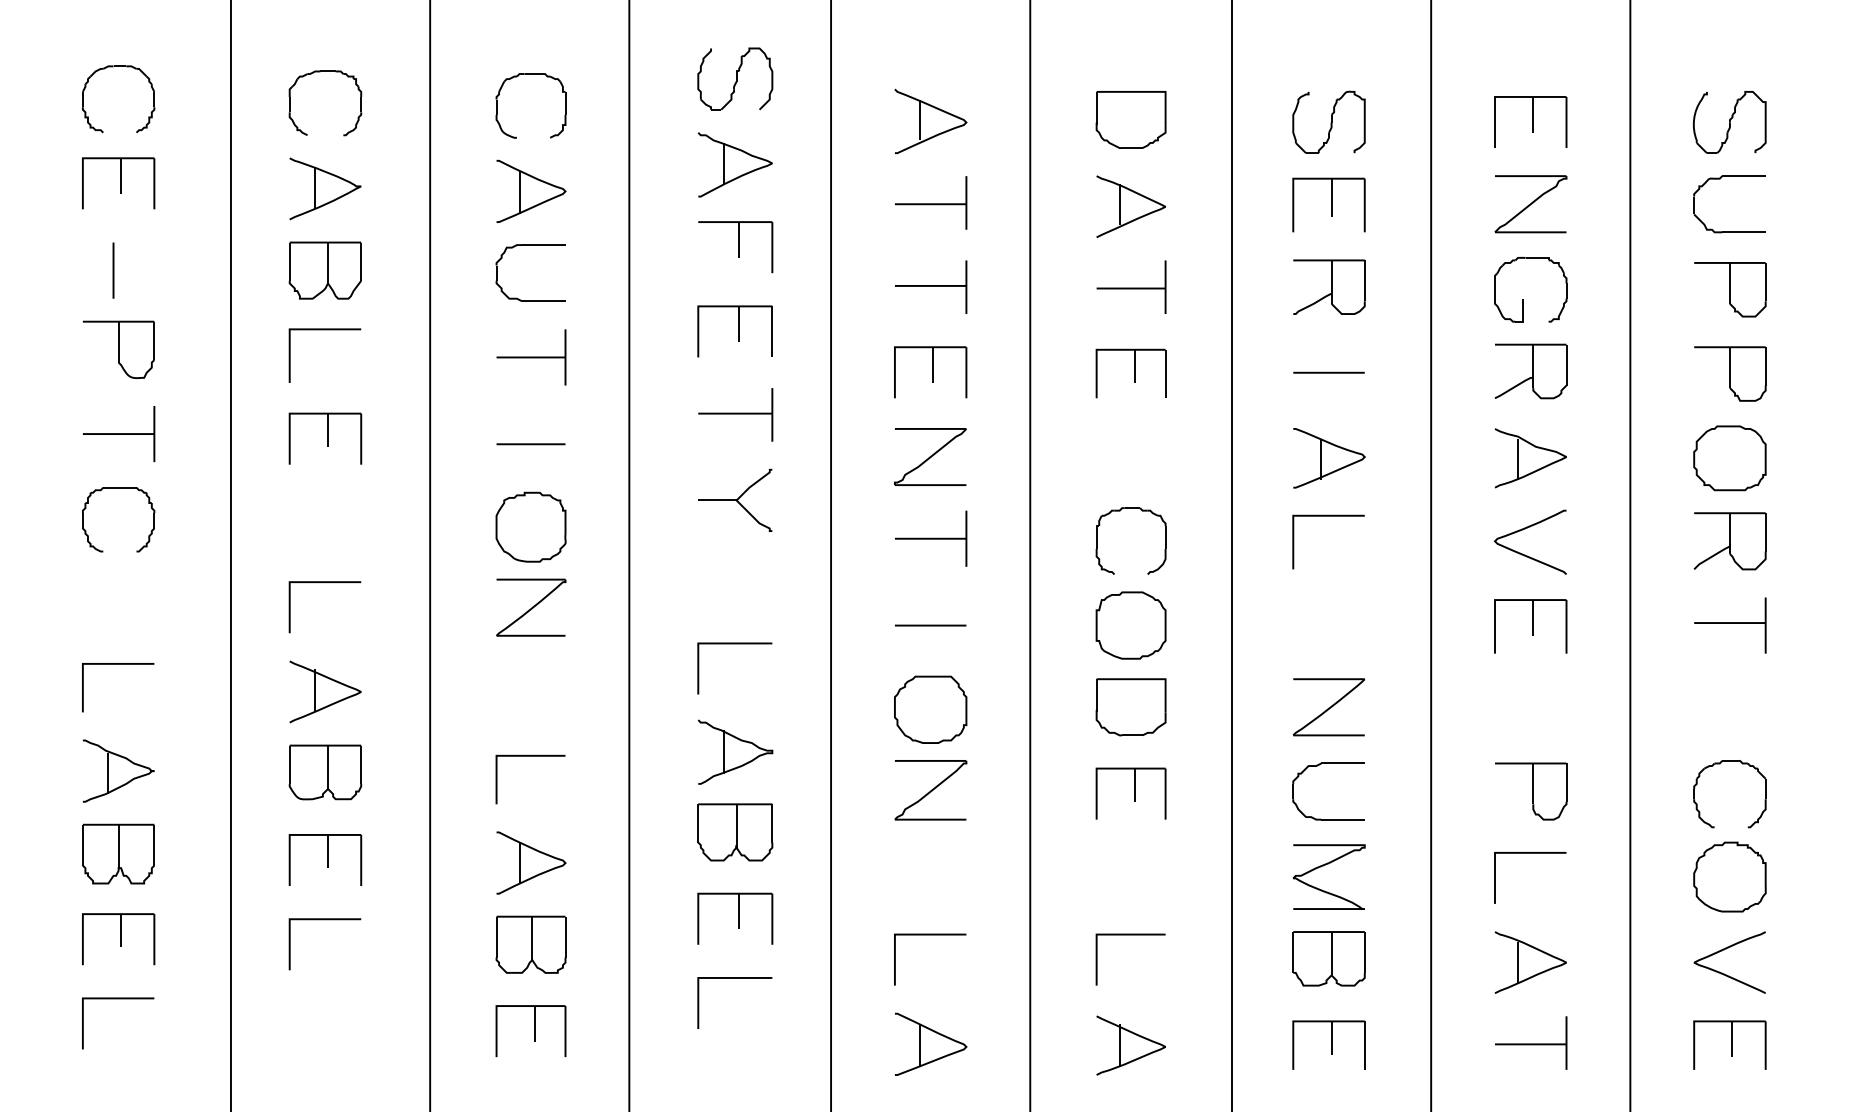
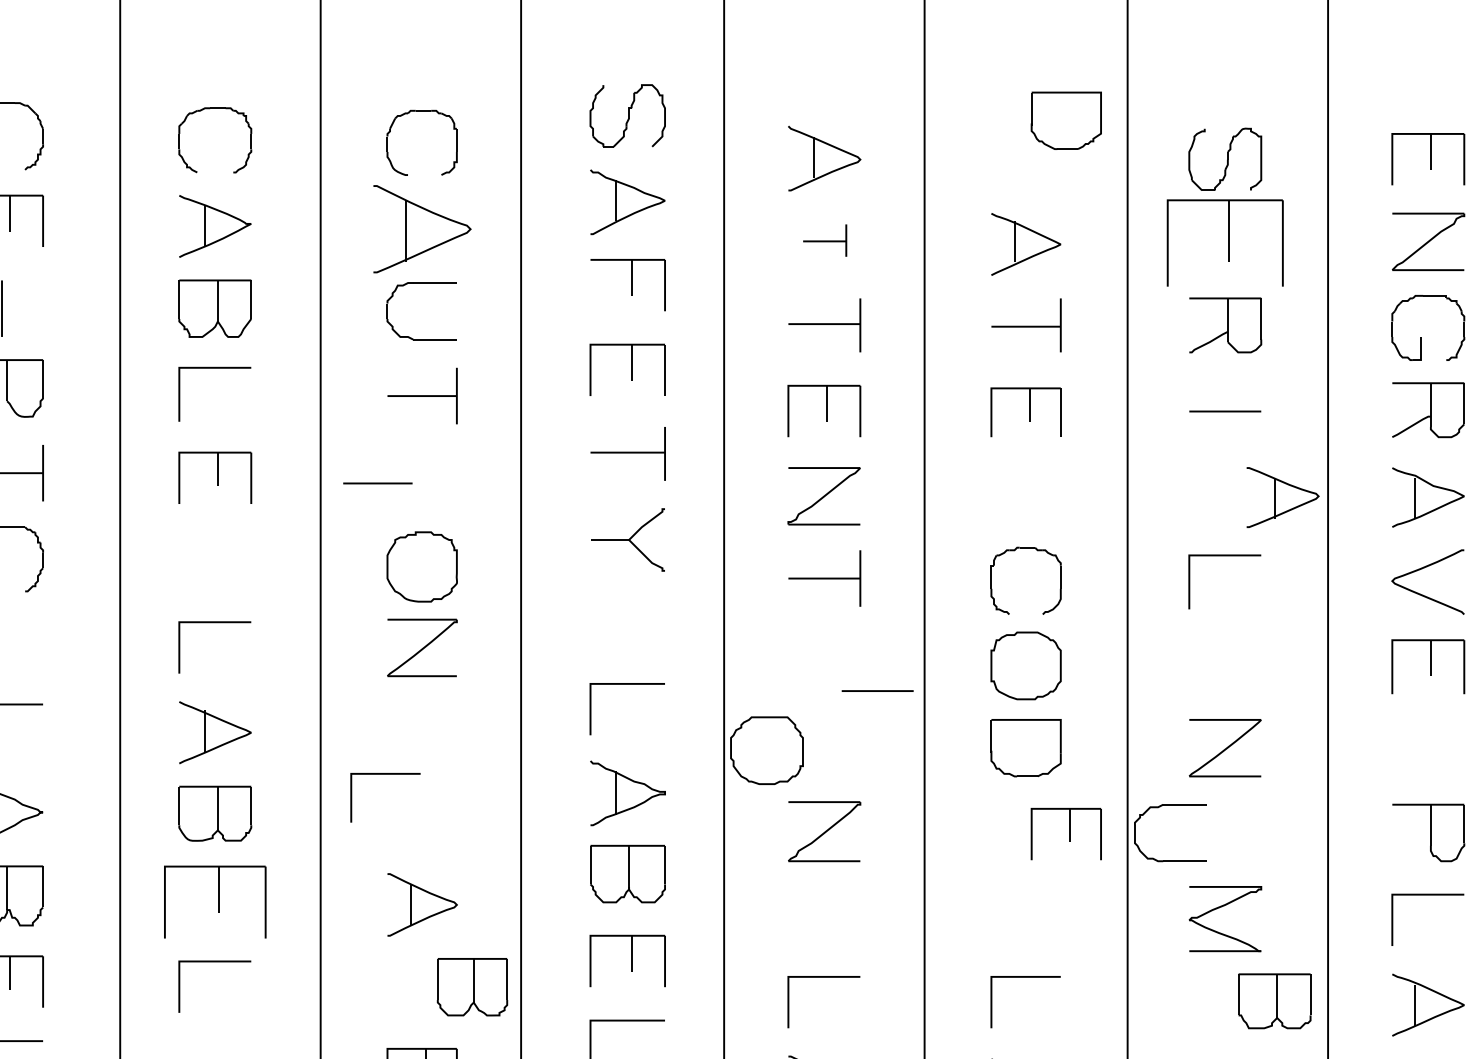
part: (1130, 119) -> (1065, 120), moved
part: (531, 190) -> (422, 228), size x1.4
part: (931, 202) -> (825, 240), size x0.6
part: (1328, 204) -> (1224, 242), size x1.6
line: (530, 444) -> (377, 483), moved
part: (1329, 458) -> (1283, 497), moved
line: (930, 625) -> (877, 691), moved
part: (930, 709) -> (766, 750), moved
curve: (530, 756) -> (385, 774), moved
part: (1317, 766) -> (1159, 807), moved
part: (1130, 793) -> (1065, 833), moved
part: (325, 859) -> (215, 901), size x1.4
part: (530, 944) -> (471, 986), moved
part: (1328, 958) -> (1274, 1000), moved

